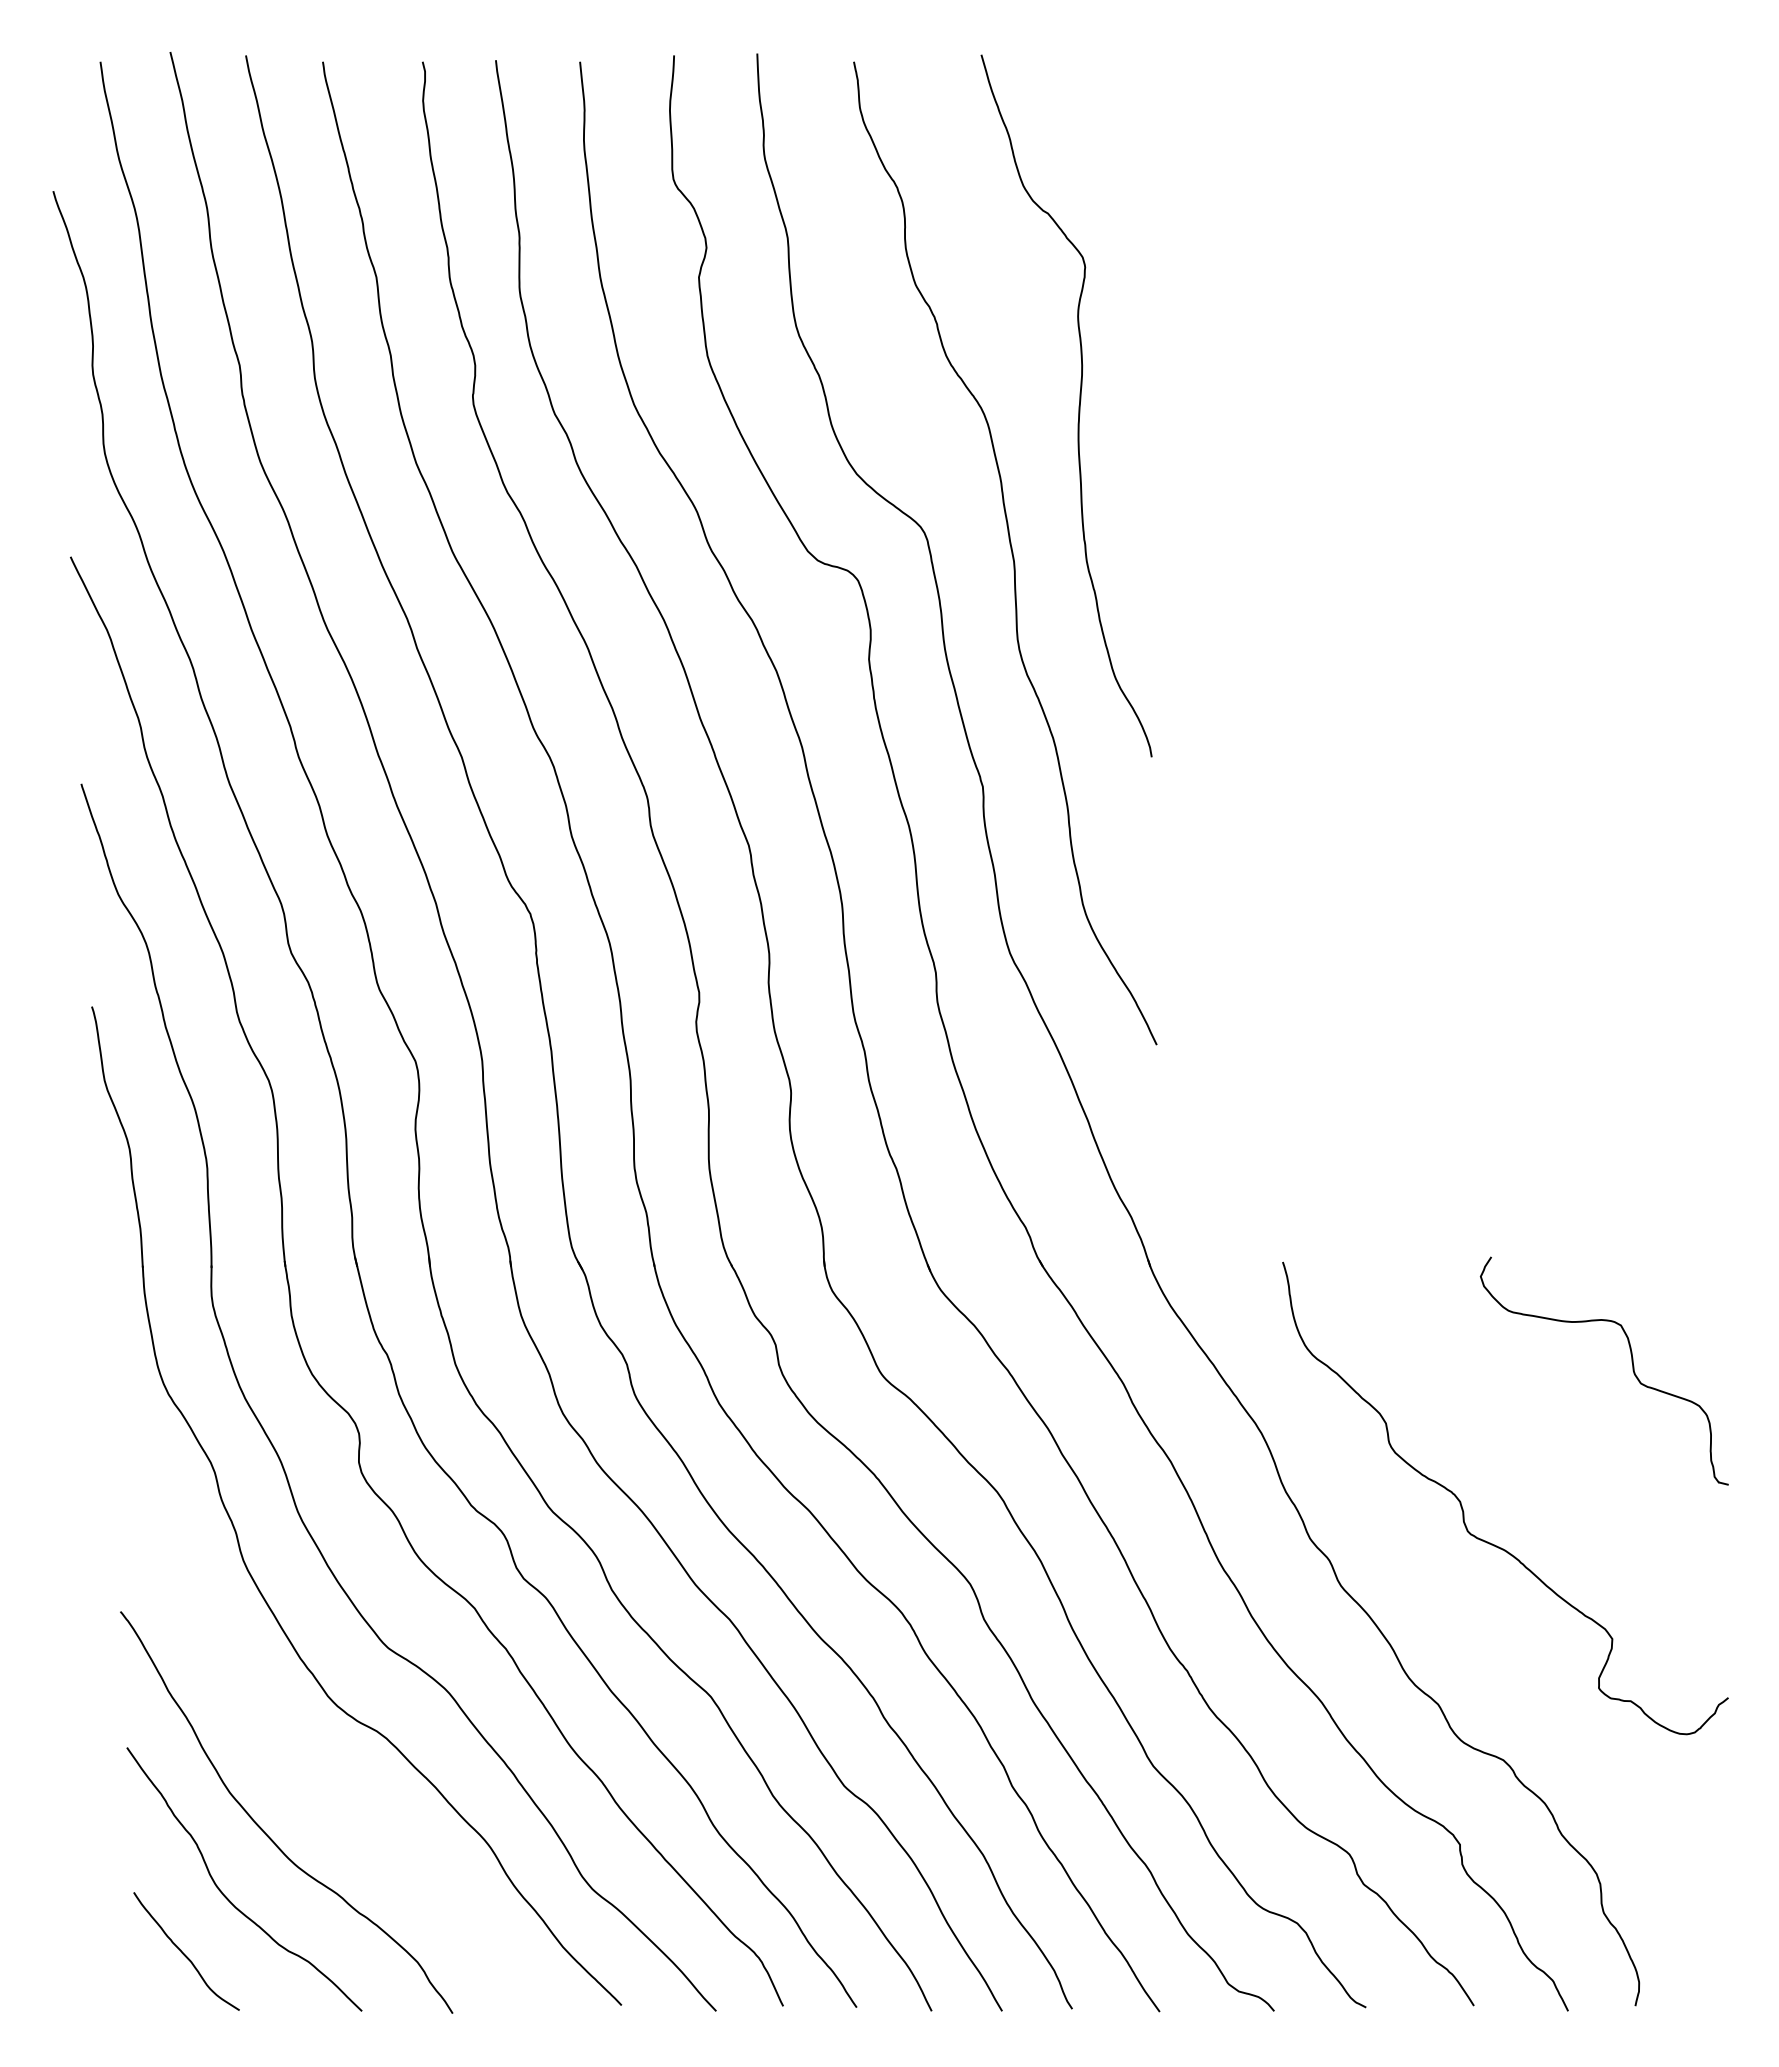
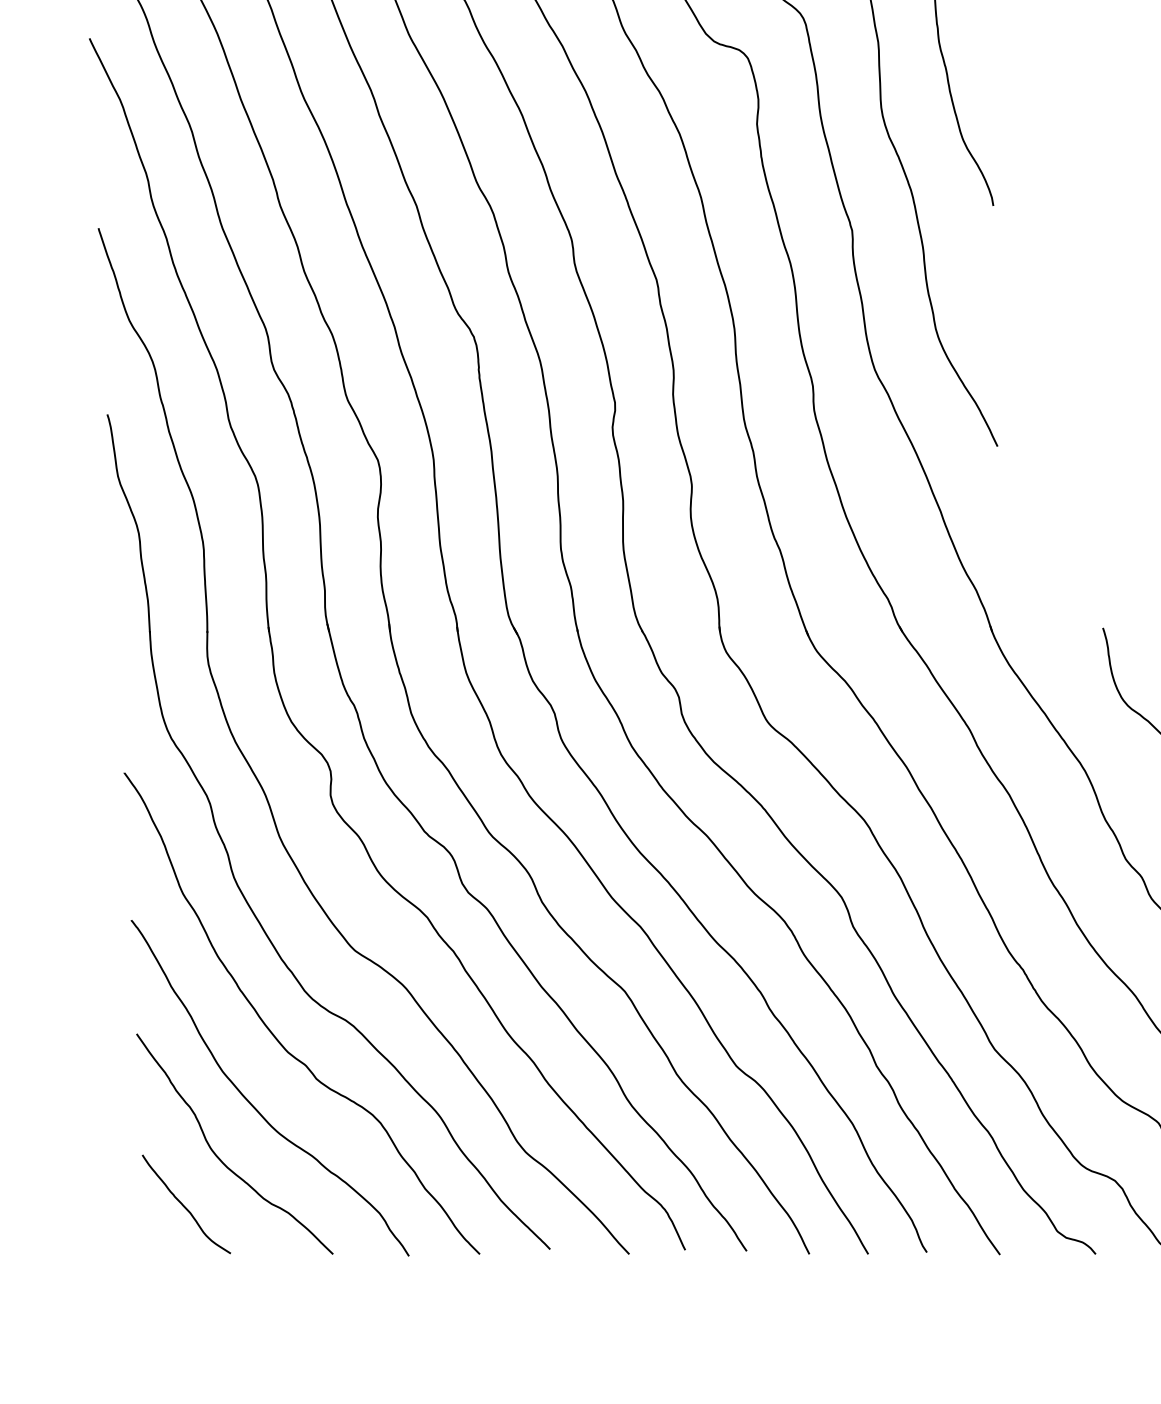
curve: (292, 1749) -> (275, 1035), added

